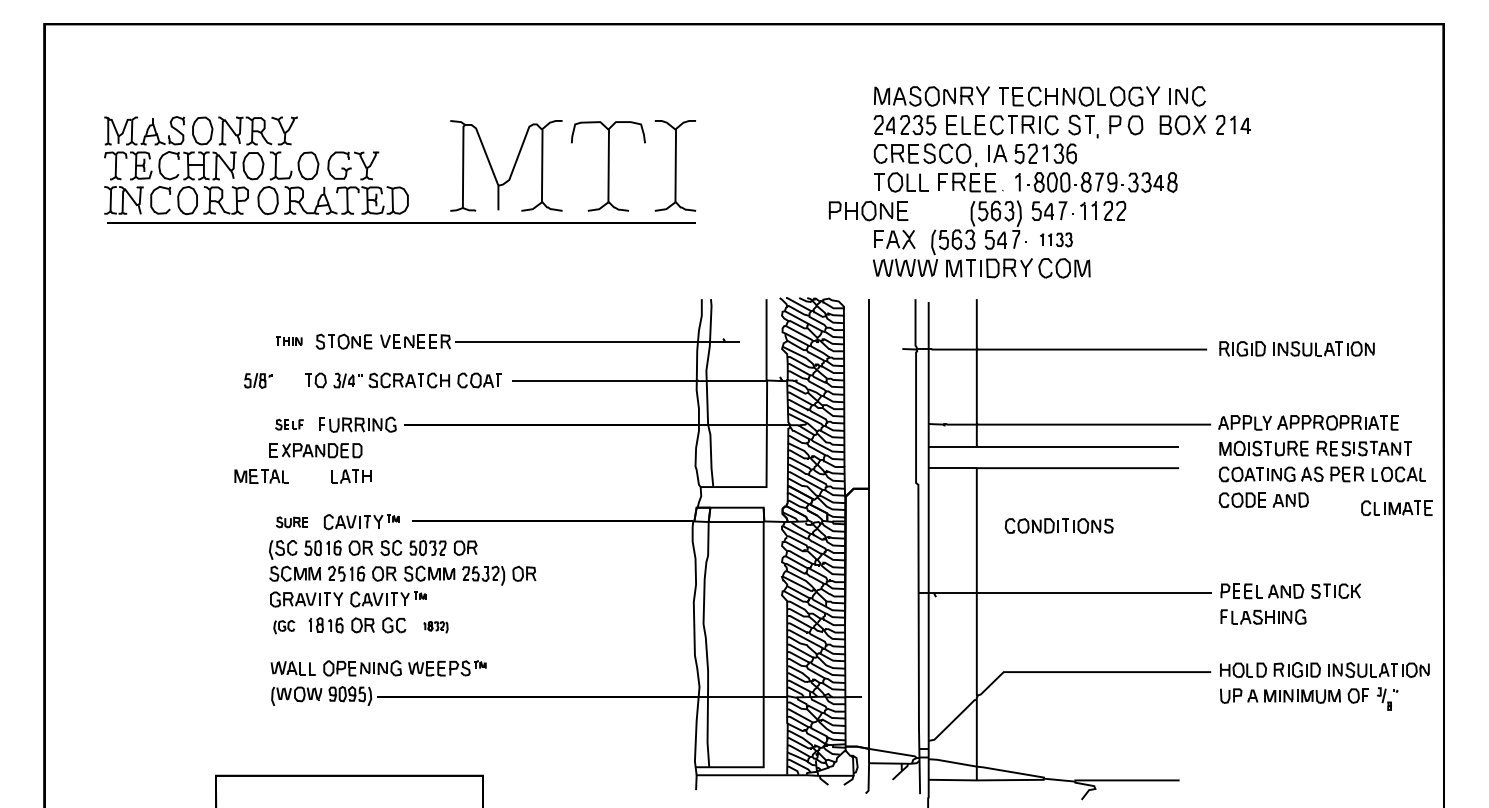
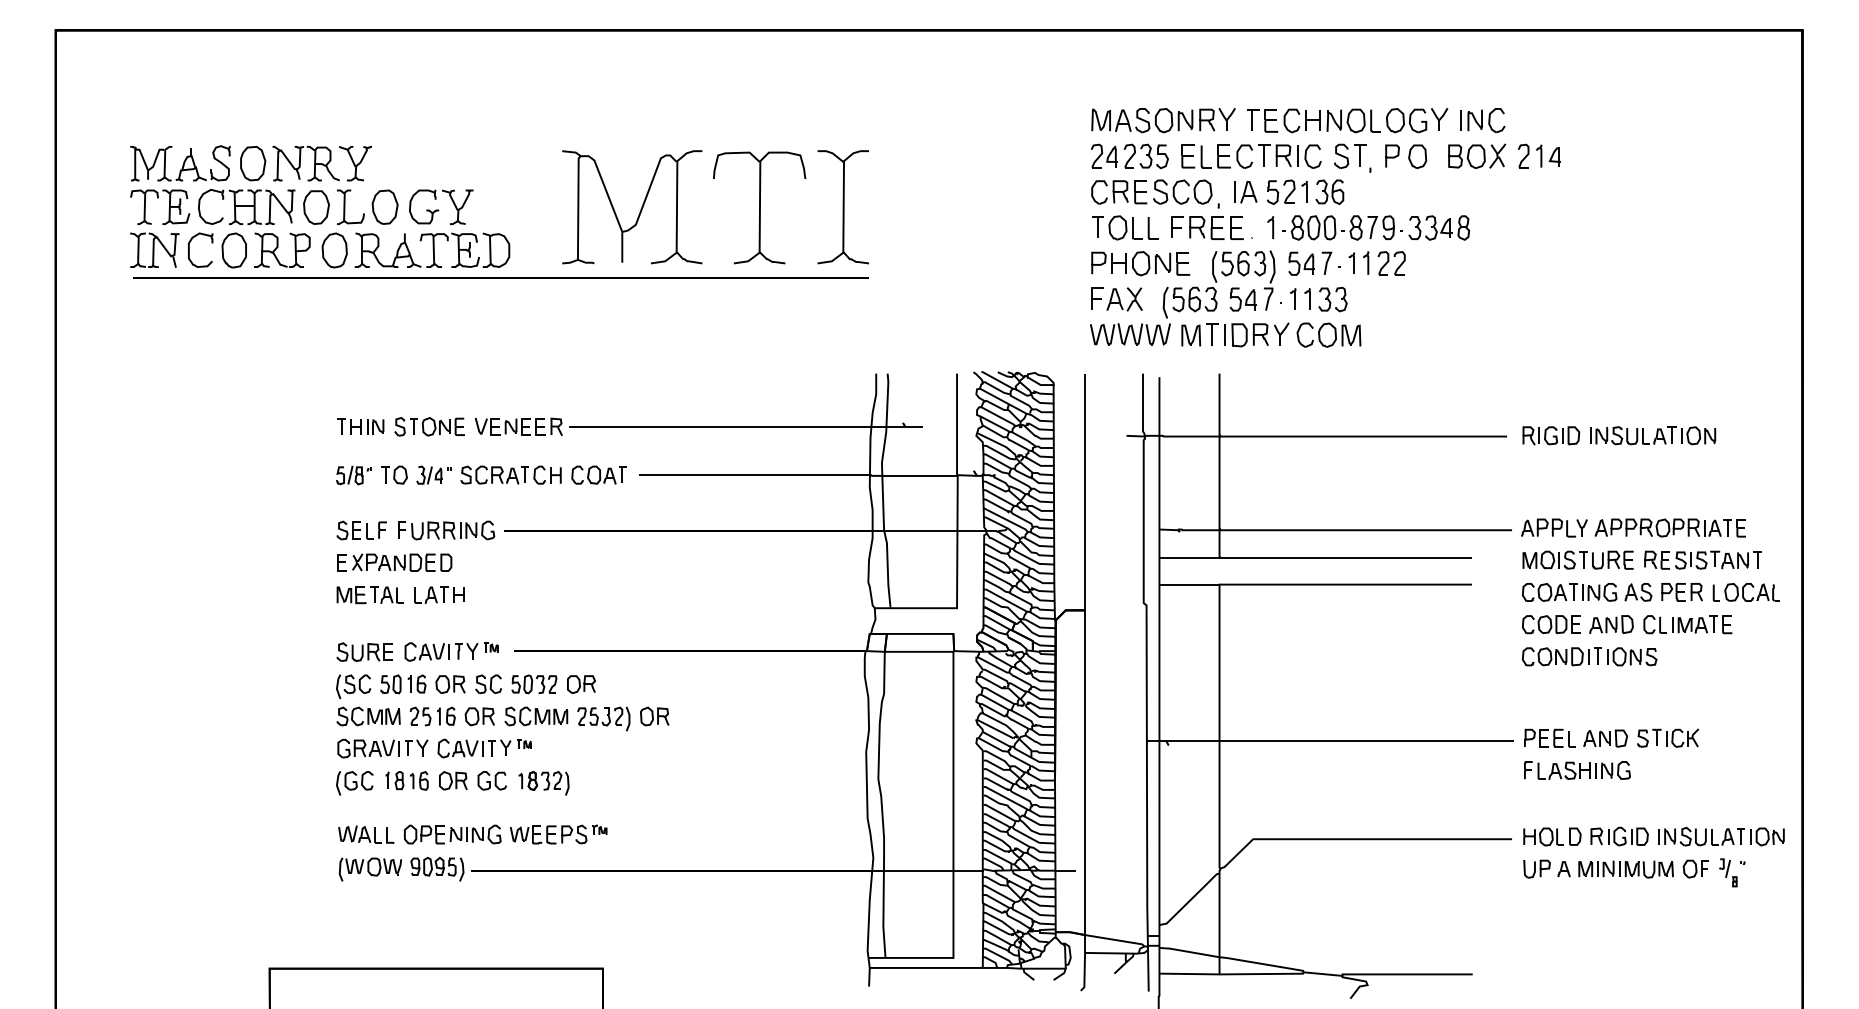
part: (868, 210) -> (1140, 262), moved
part: (1056, 239) -> (1319, 299), size x1.43
part: (288, 340) -> (360, 425), size x1.43
part: (258, 380) -> (353, 475), moved
part: (289, 424) -> (361, 530), size x1.43
part: (261, 476) -> (370, 595), moved
part: (1396, 507) -> (1687, 623), moved
part: (291, 522) -> (363, 652), size x1.43
part: (1058, 525) -> (1588, 656), moved
part: (284, 627) -> (355, 783), size x1.43
part: (435, 627) -> (543, 783), size x1.67

